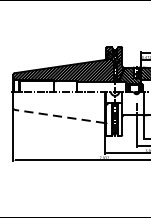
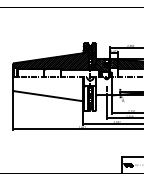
line: (59, 116) -> (48, 96), dashed -> solid

